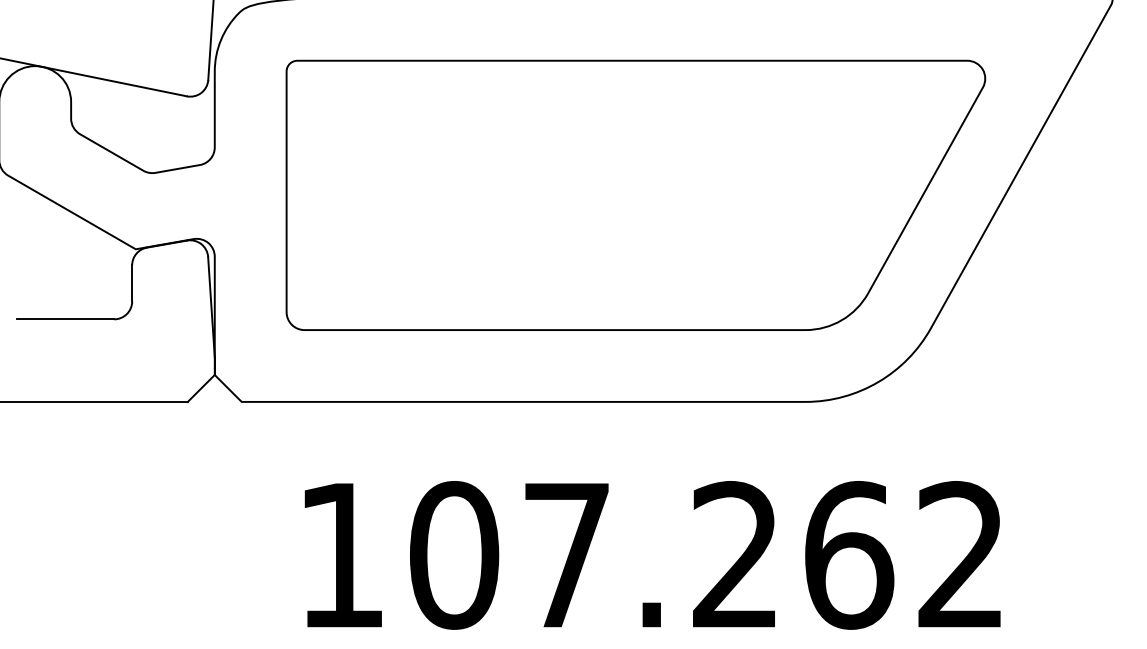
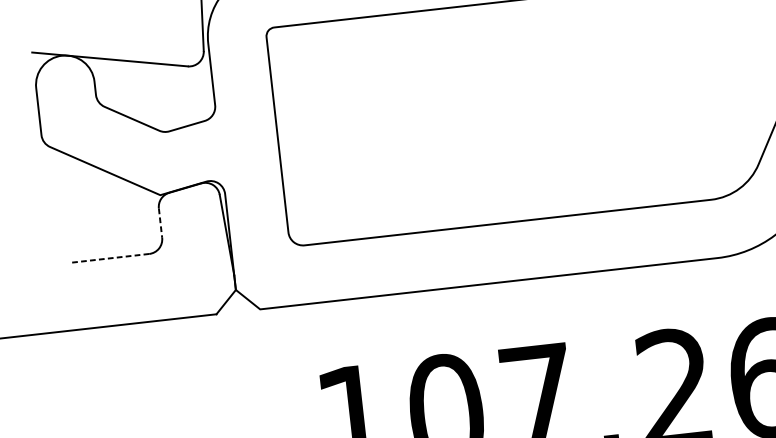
line: (132, 283) -> (160, 223), solid -> dashed
line: (65, 319) -> (109, 258), solid -> dashed

